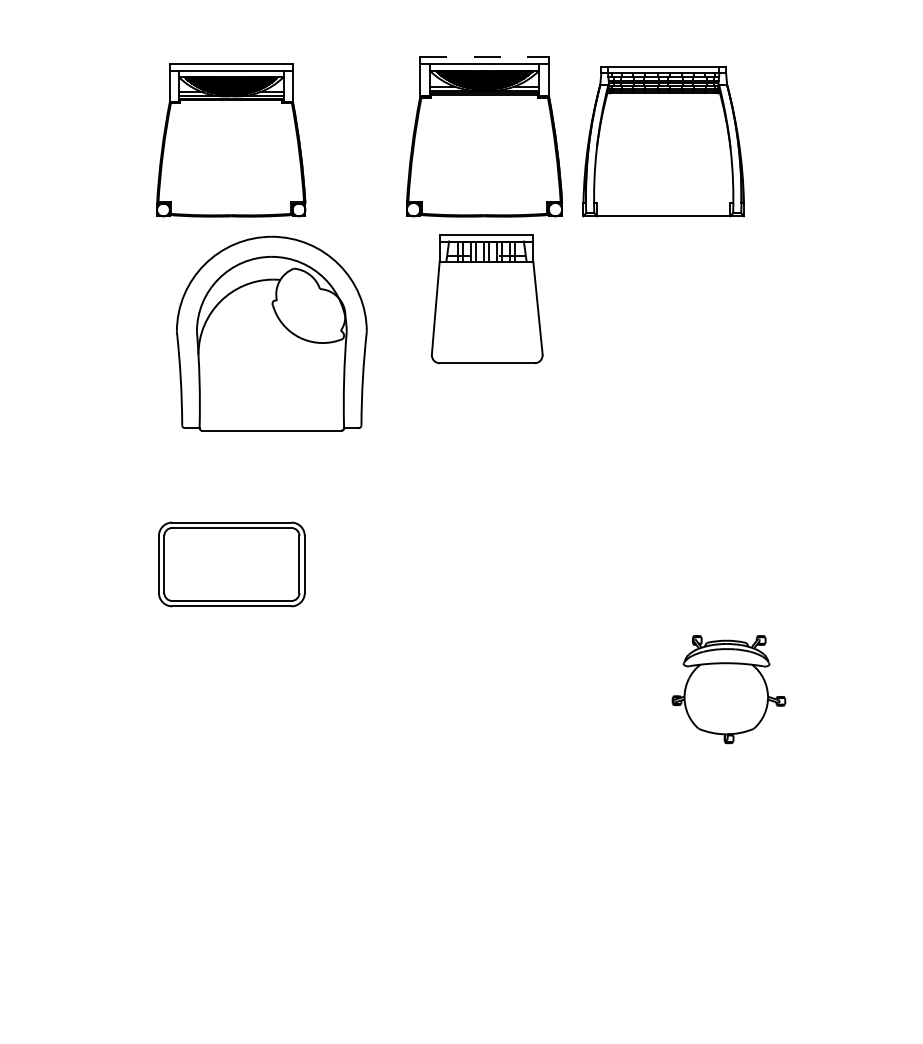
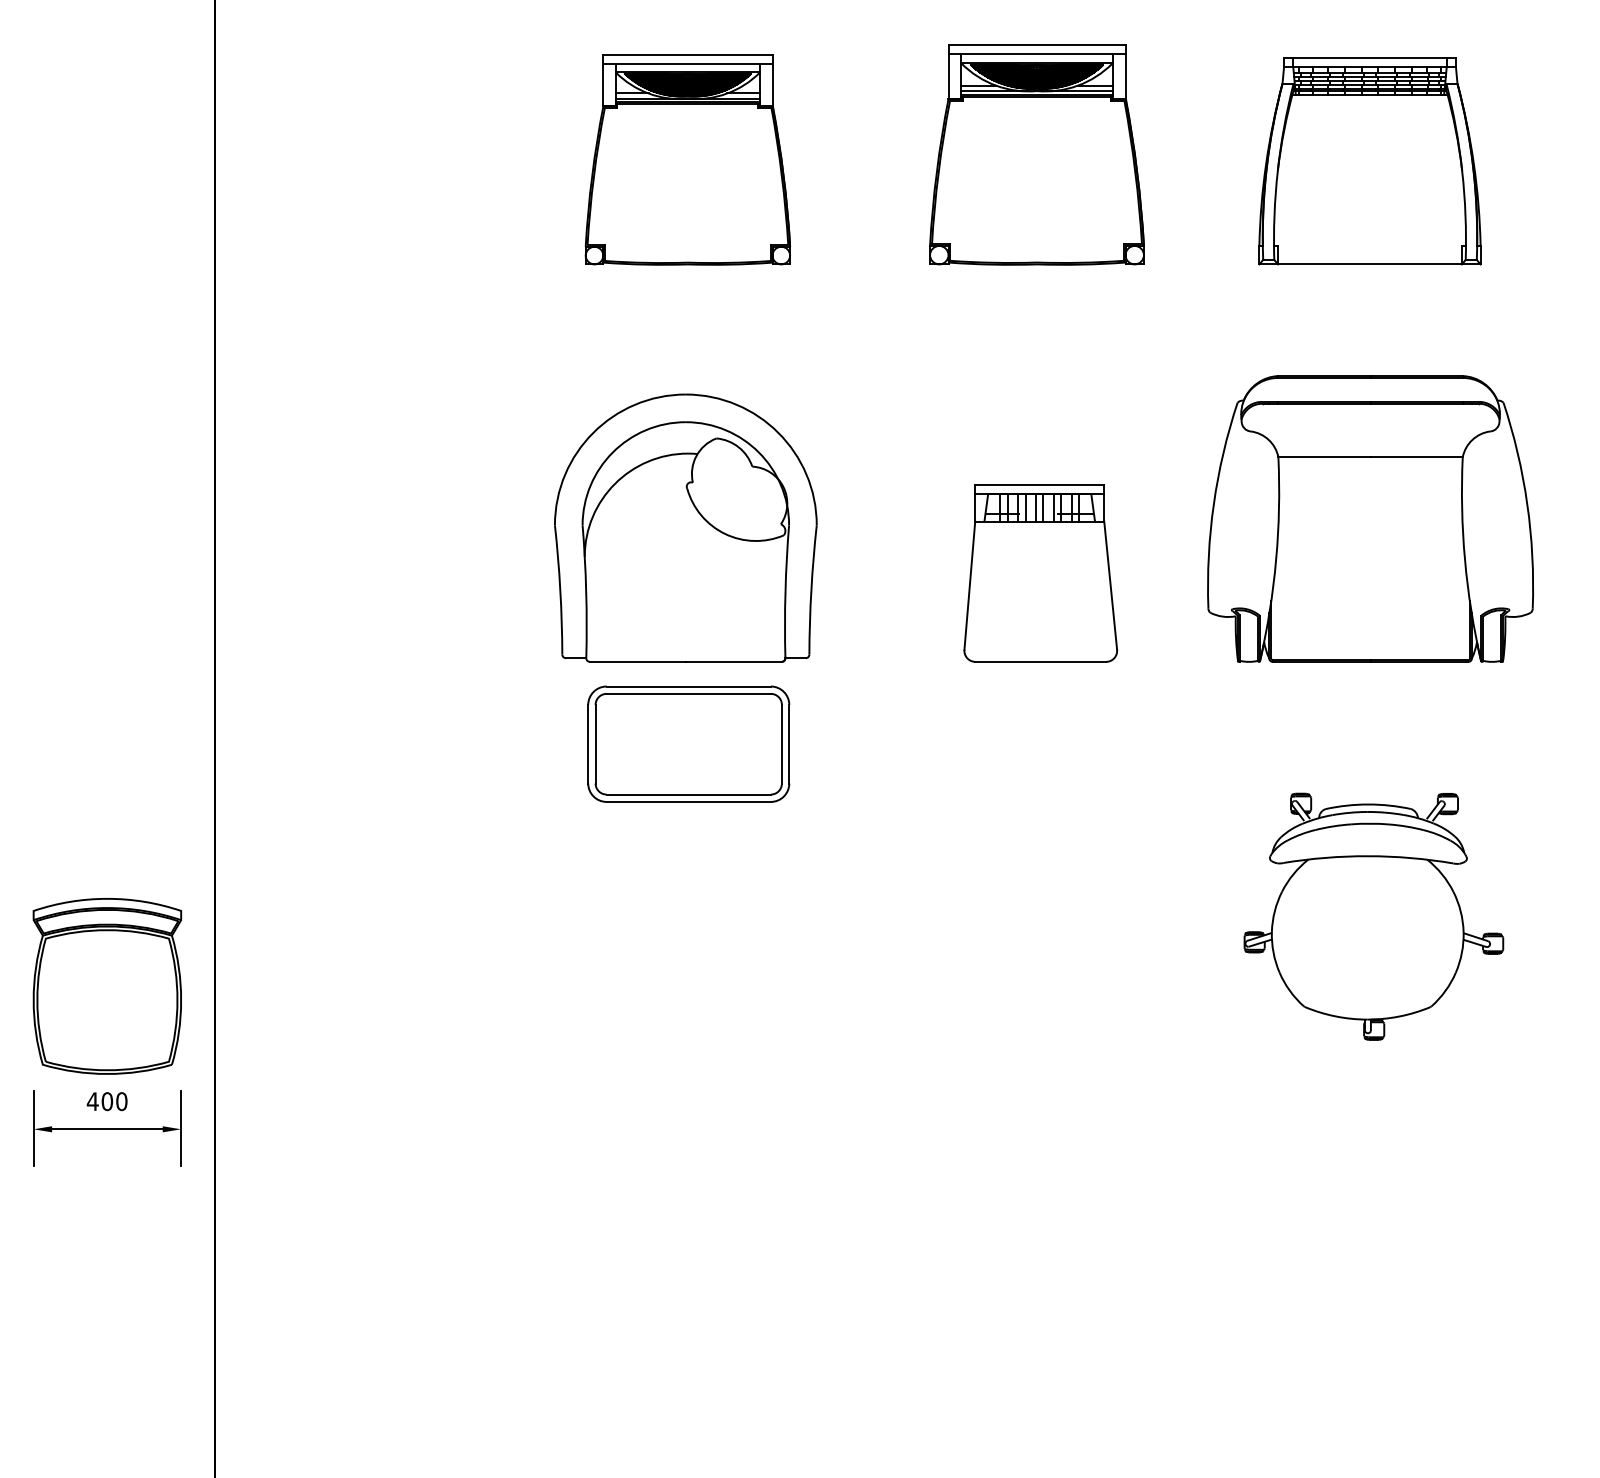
line: (484, 56) -> (1037, 44), dashed -> solid
part: (663, 141) -> (1369, 161), moved
part: (487, 299) -> (1040, 573), moved
part: (271, 333) -> (685, 527), moved
part: (726, 400) -> (1370, 518), added
part: (728, 689) -> (1373, 916), size x1.67

